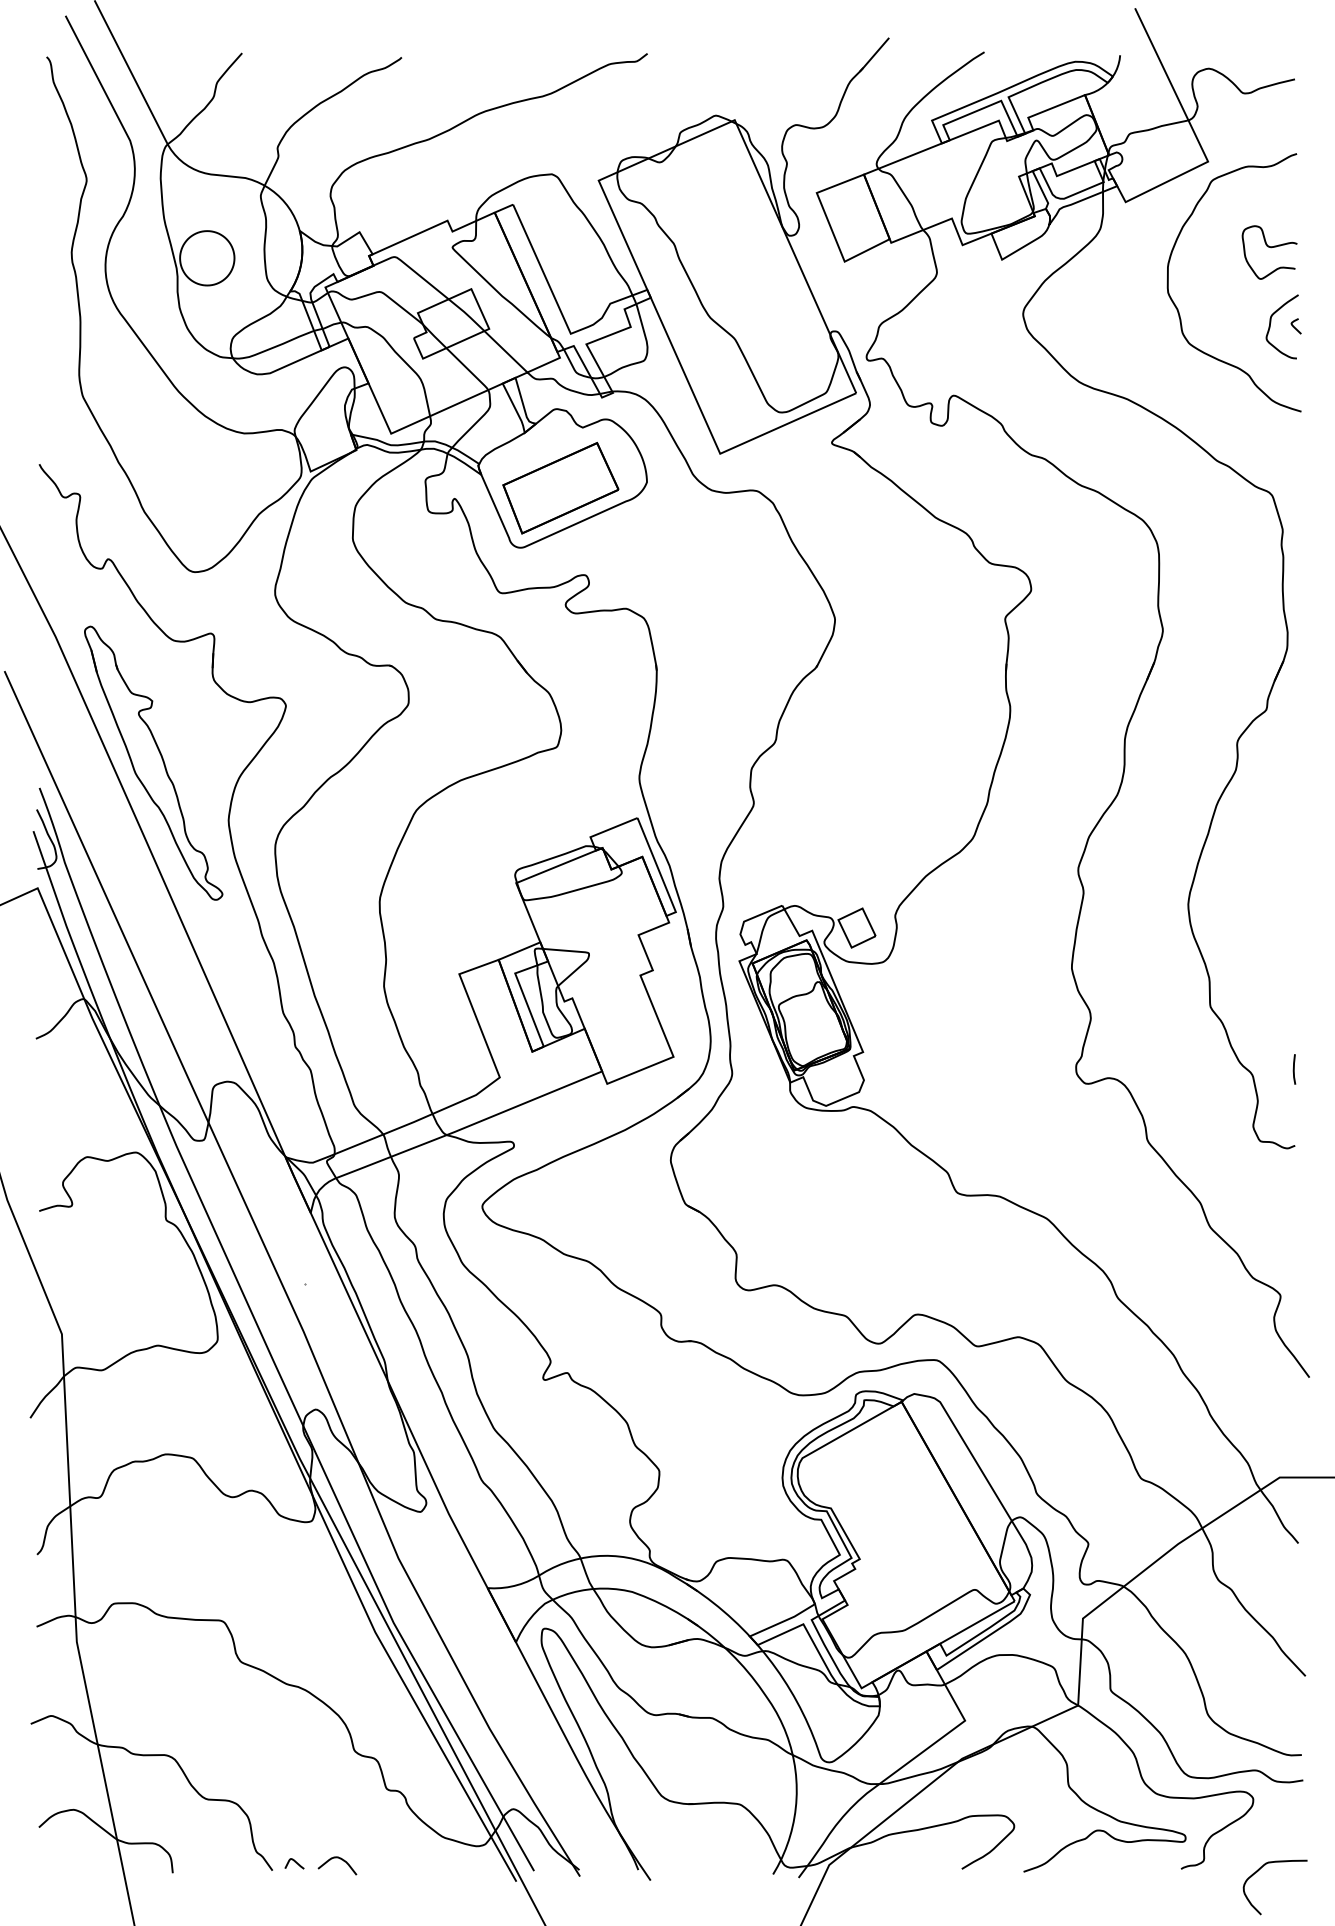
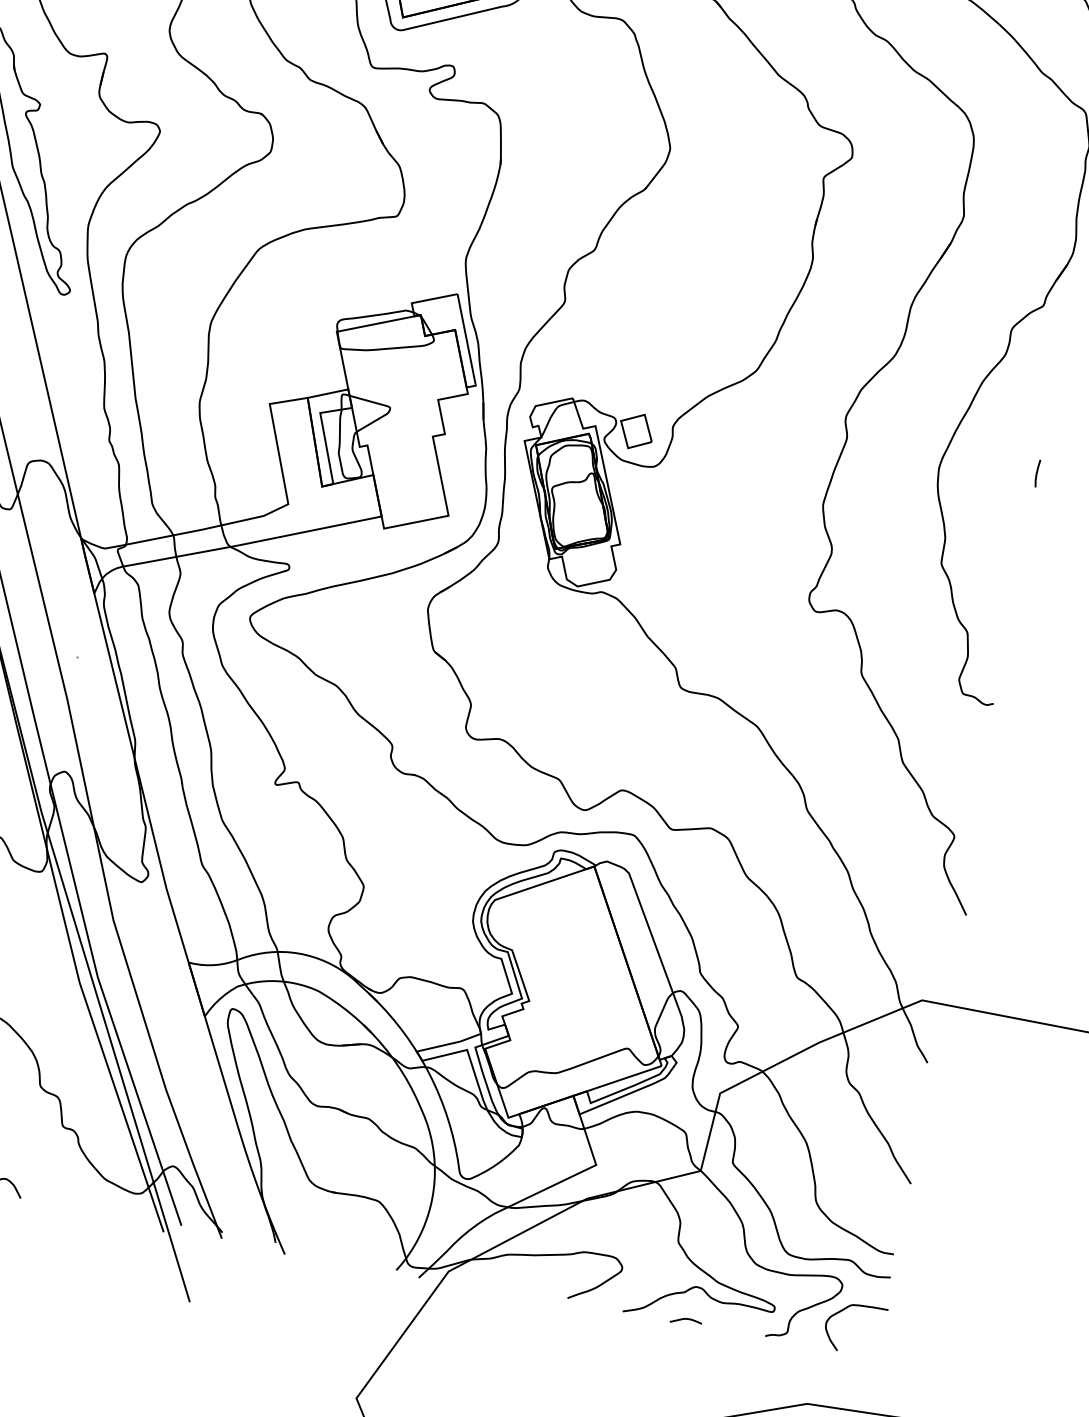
line: (1294, 1069) -> (1037, 473), moved
curve: (1093, 1867) -> (686, 1319), added
curve: (1258, 1871) -> (842, 1311), moved

